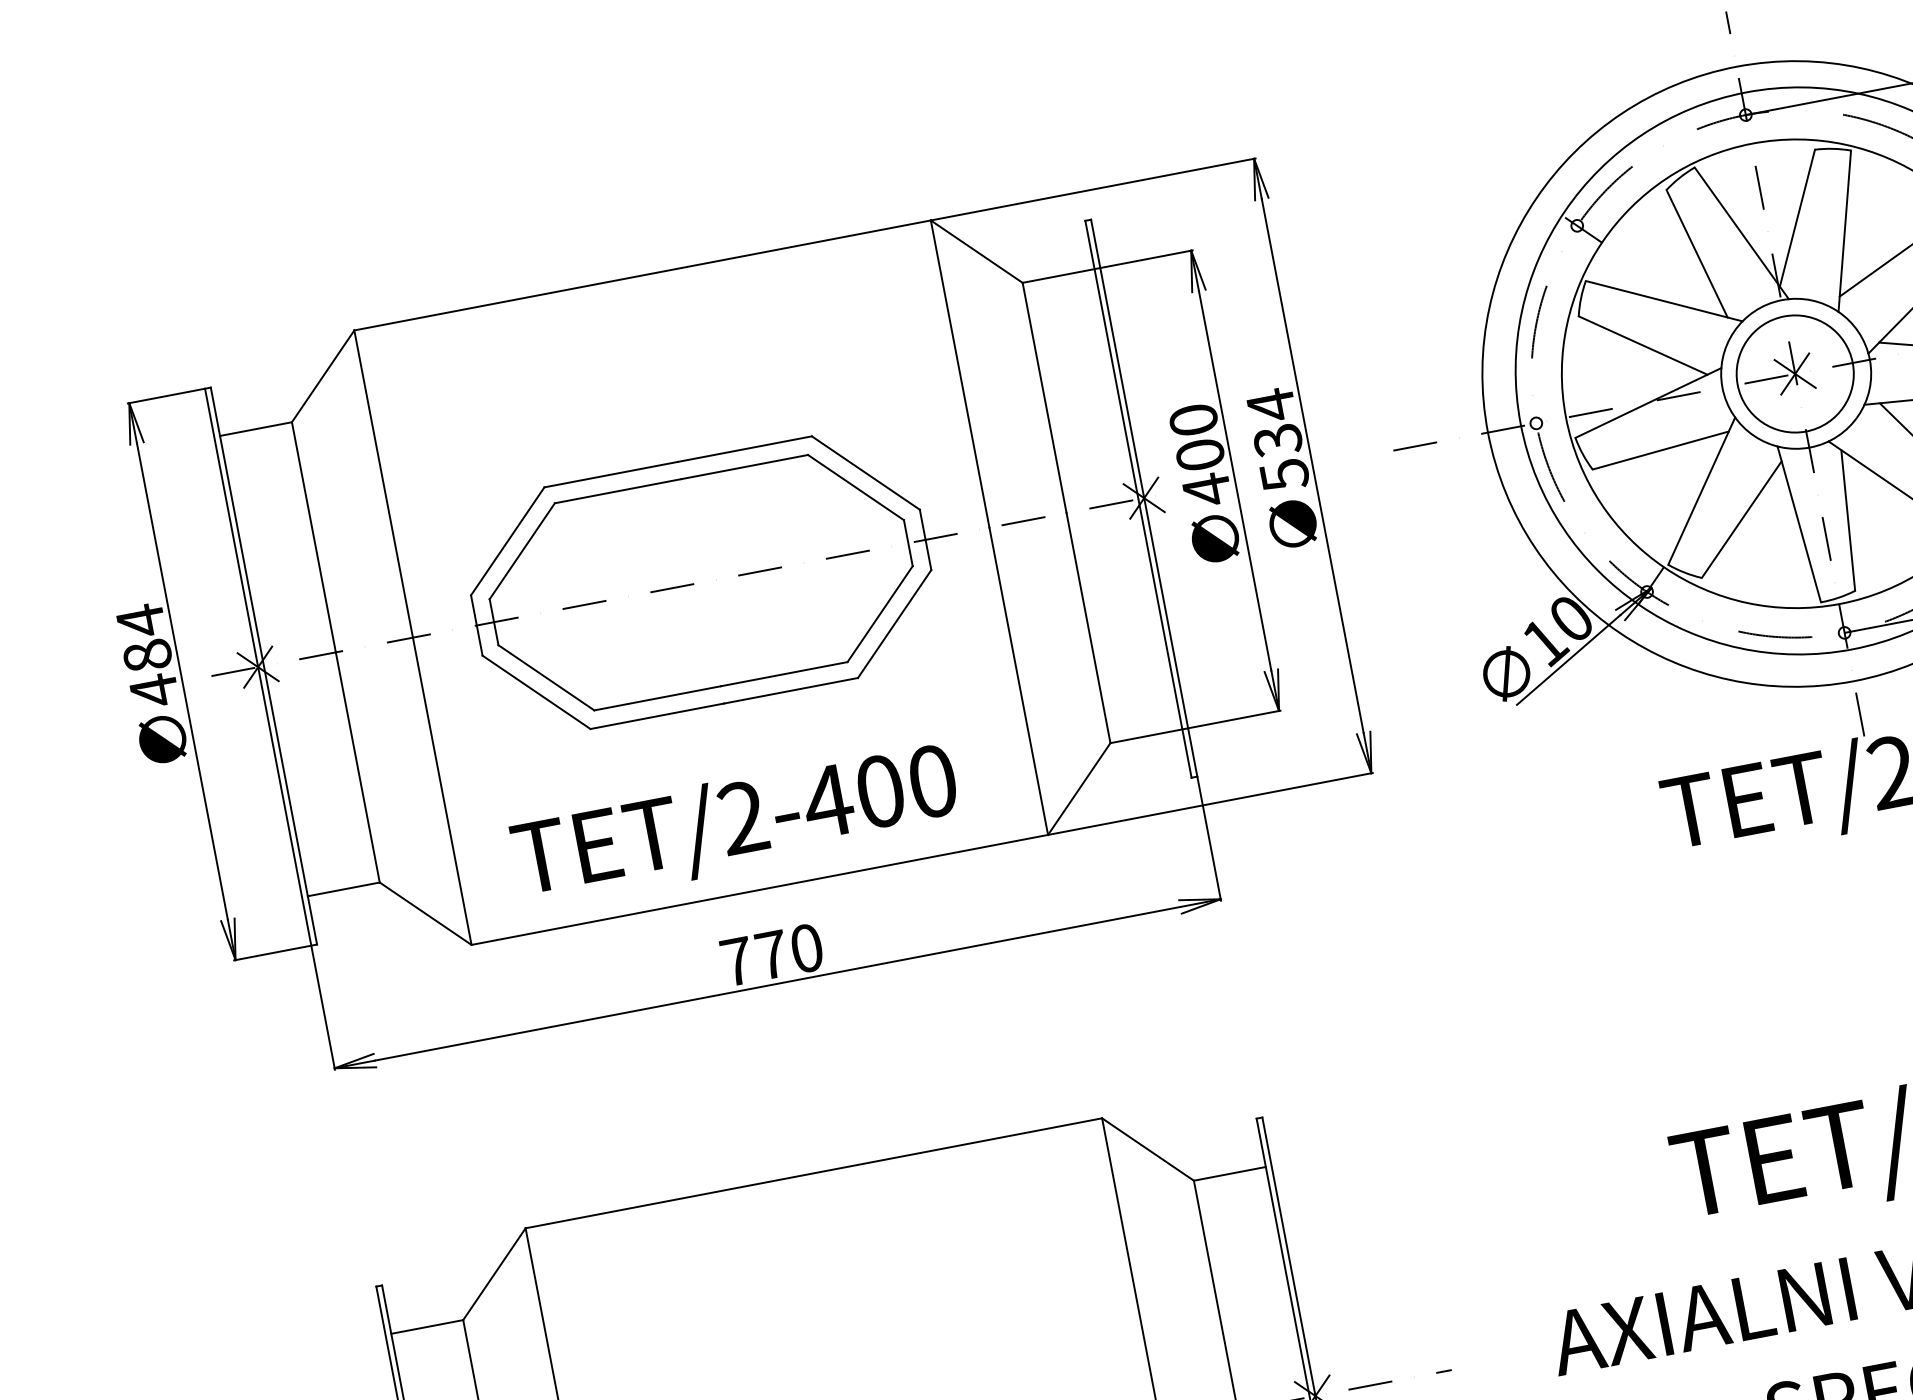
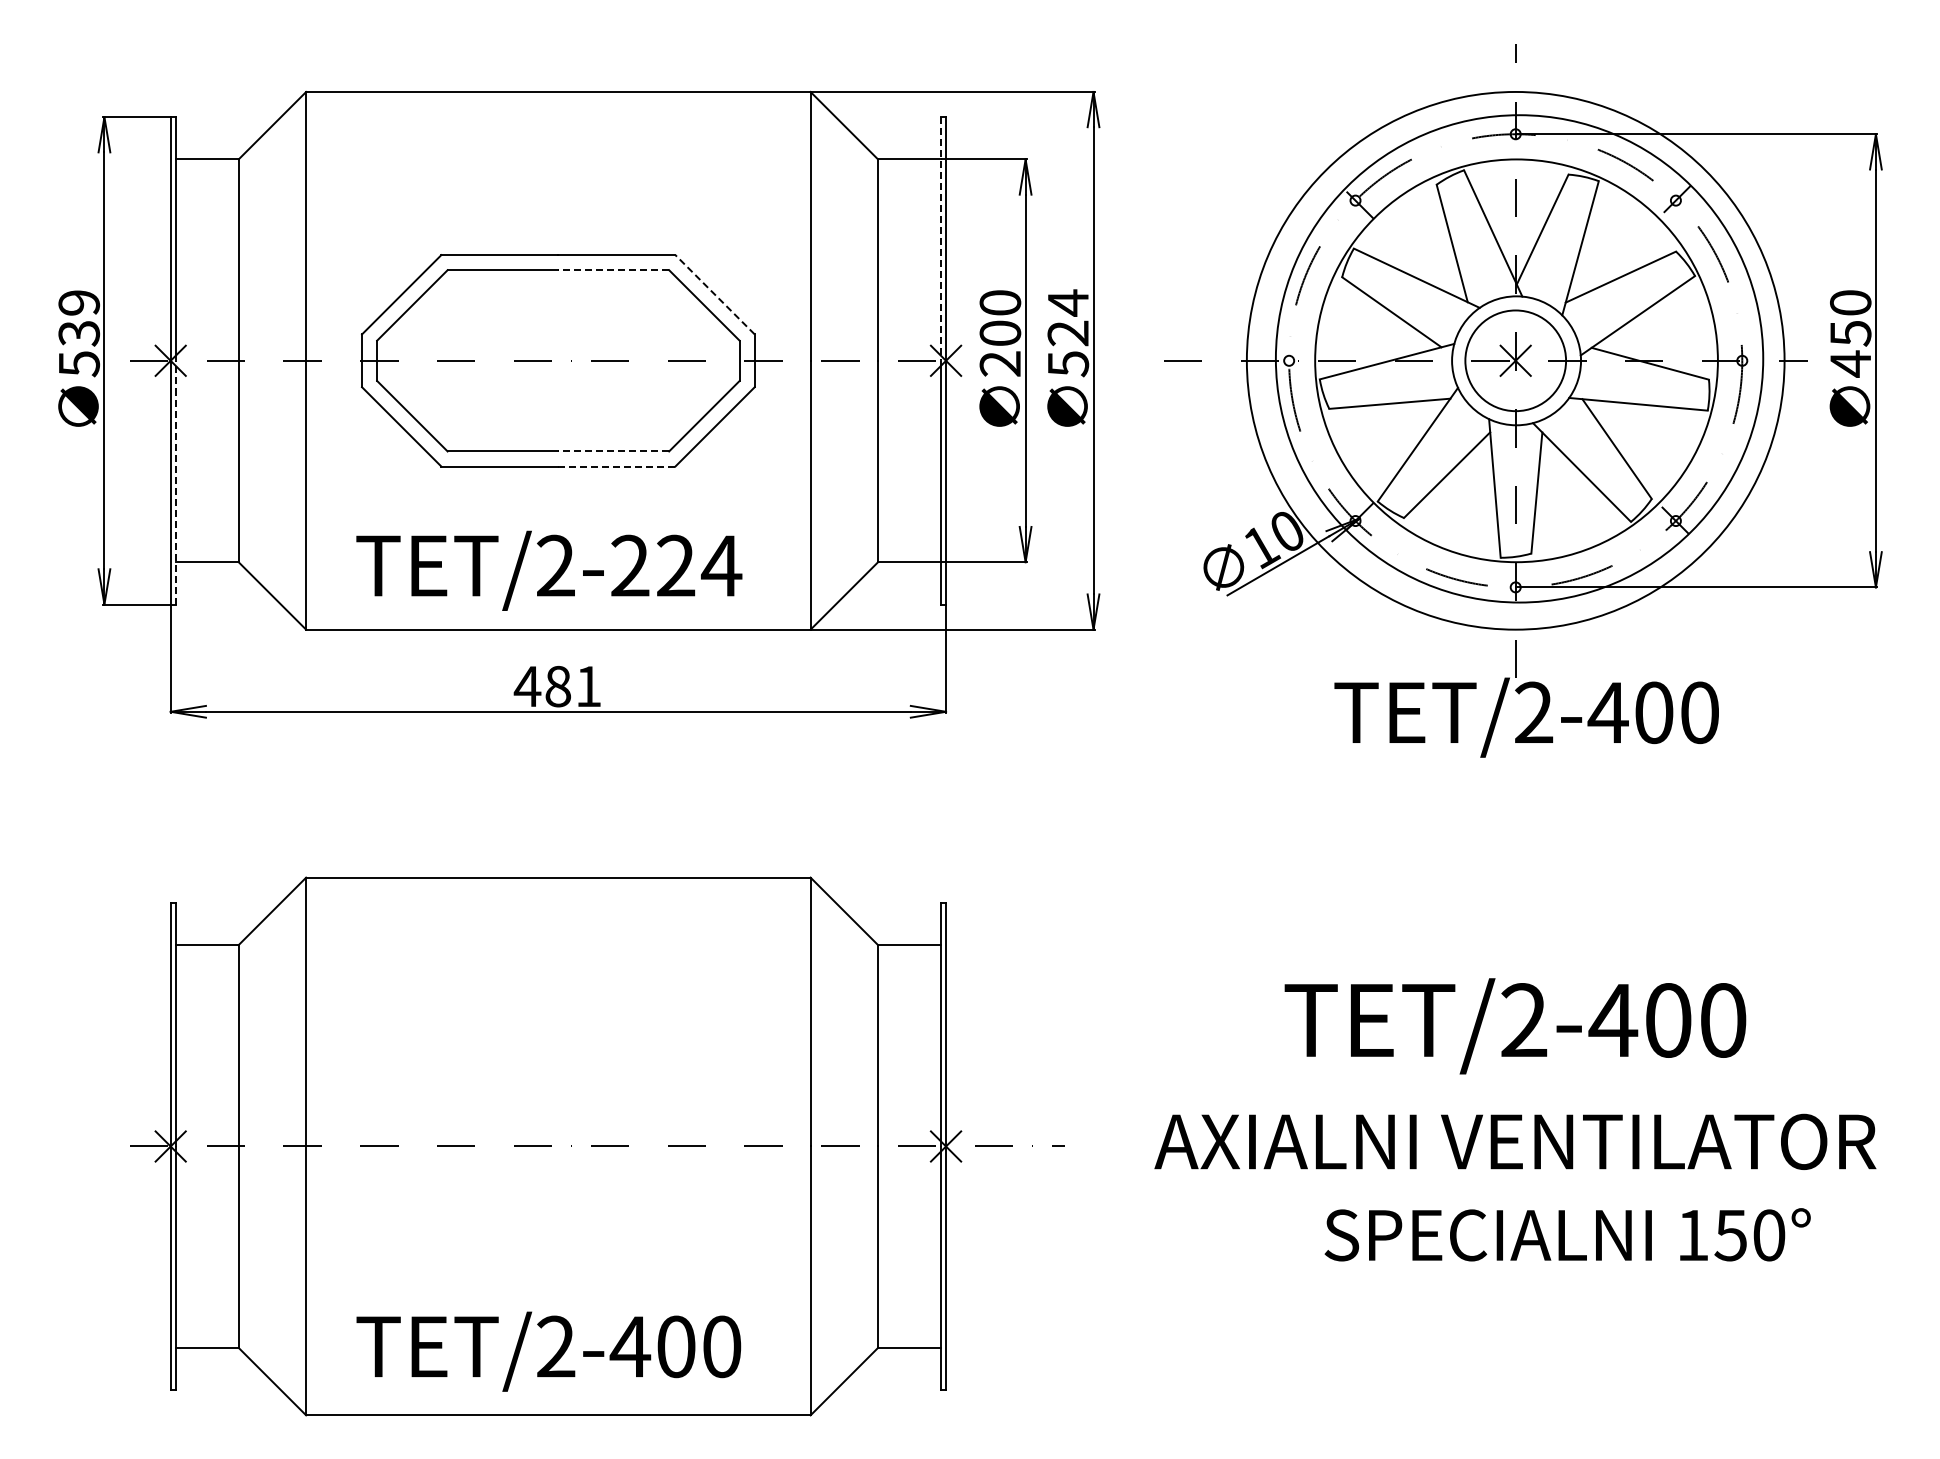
line: (1112, 359) -> (941, 238), solid -> dashed
text: (1278, 440) -> (1068, 333), 534 -> 524
line: (744, 467) -> (613, 270), solid -> dashed
line: (865, 472) -> (714, 294), solid -> dashed
text: (1205, 489) -> (999, 363), 400 -> 200
text: (147, 655) -> (79, 333), 484 -> 539
line: (783, 674) -> (613, 451), solid -> dashed
line: (790, 690) -> (616, 466), solid -> dashed
text: (879, 791) -> (675, 565), TET/2-400 -> TET/2-224
line: (290, 805) -> (175, 482), solid -> dashed
text: (771, 955) -> (557, 686), 770 -> 481

